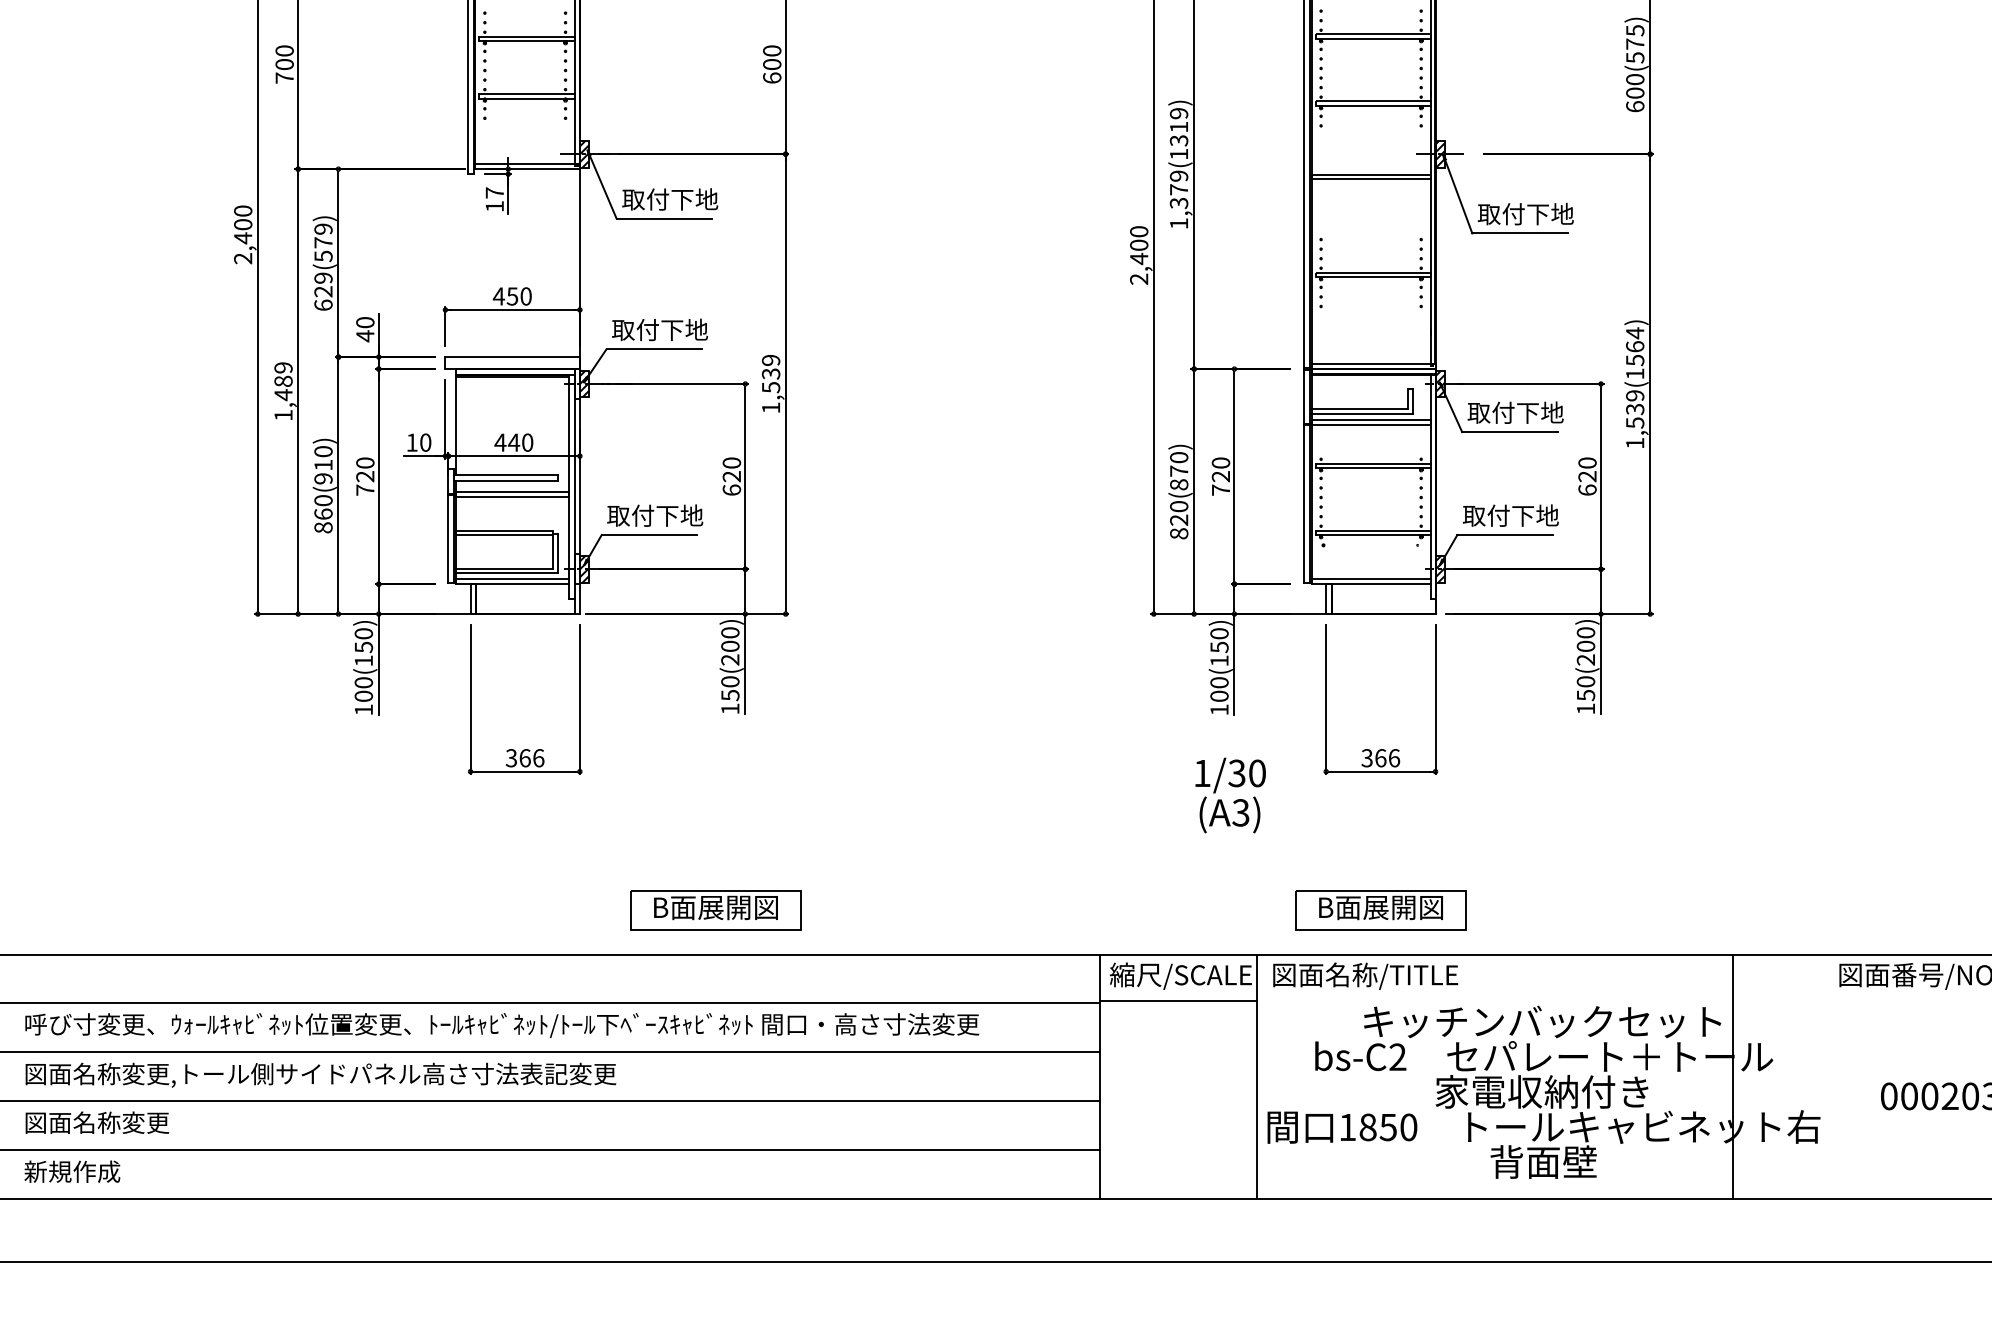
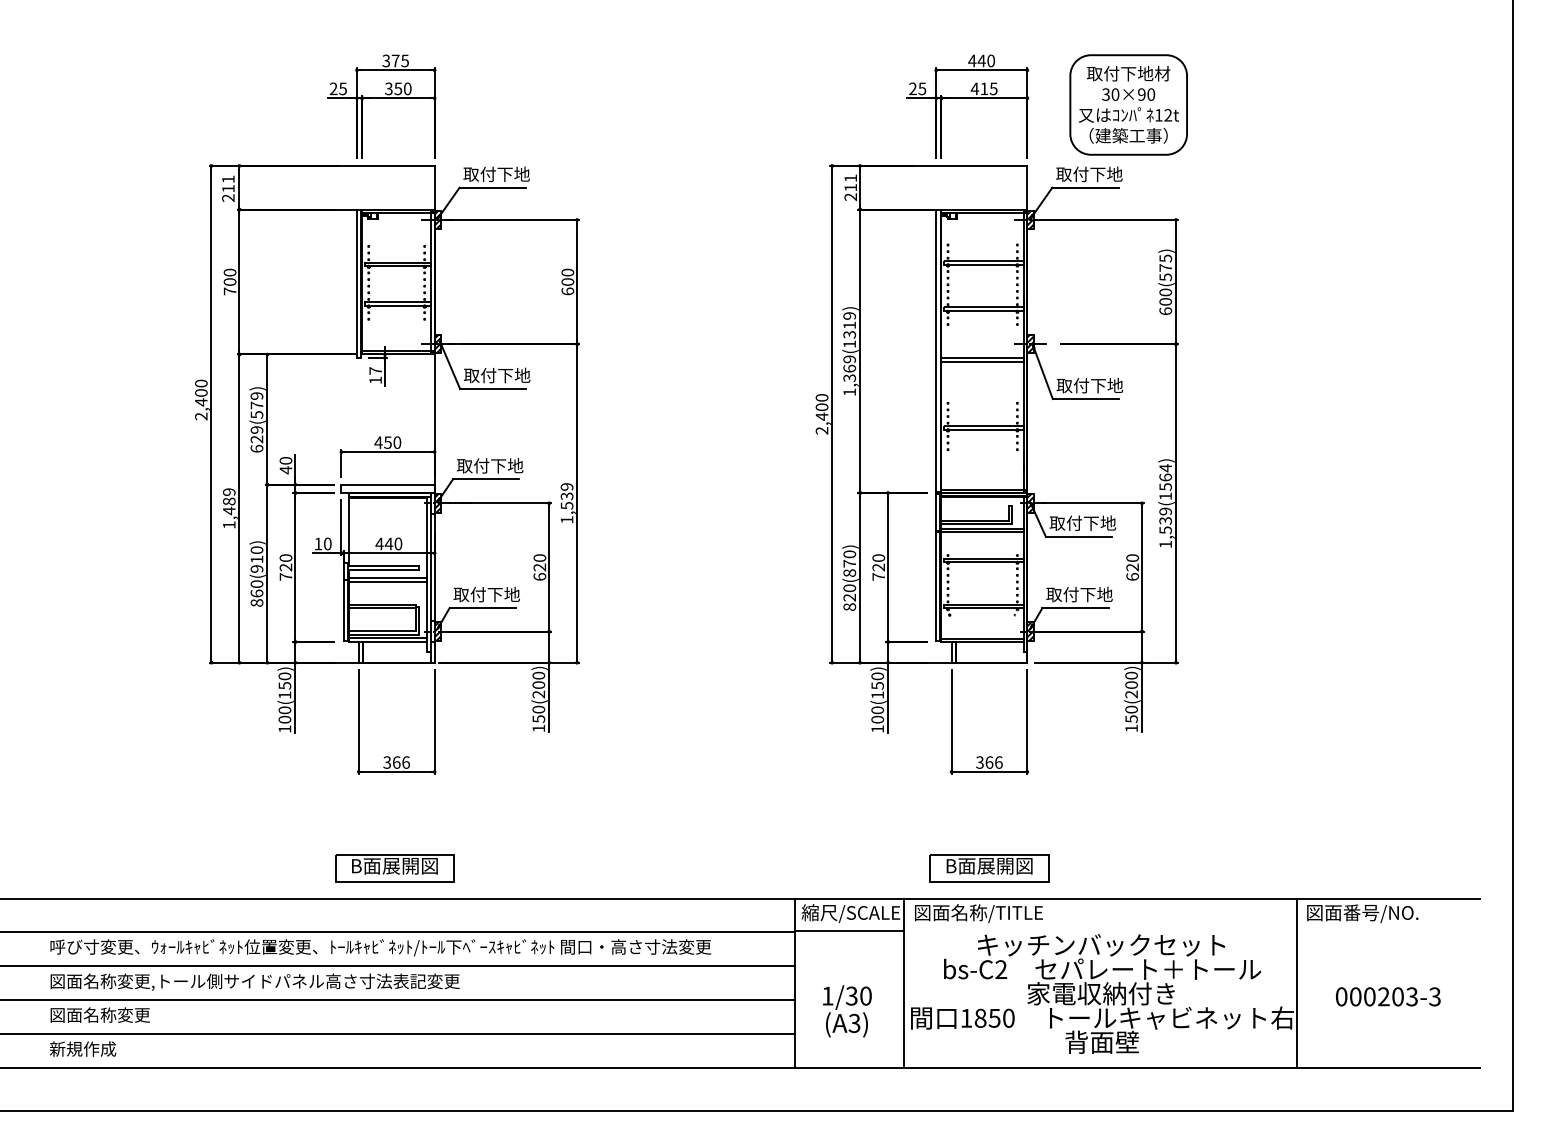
text: (1178, 189) -> (849, 368), 1,379(1319) -> 1,369(1319)
text: (1230, 795) -> (847, 1011), moved
part: (715, 911) -> (394, 868), moved
line: (1733, 1075) -> (1297, 982), moved

